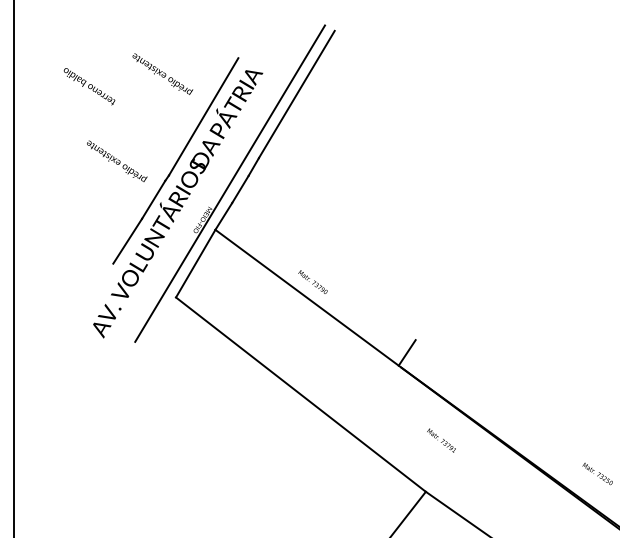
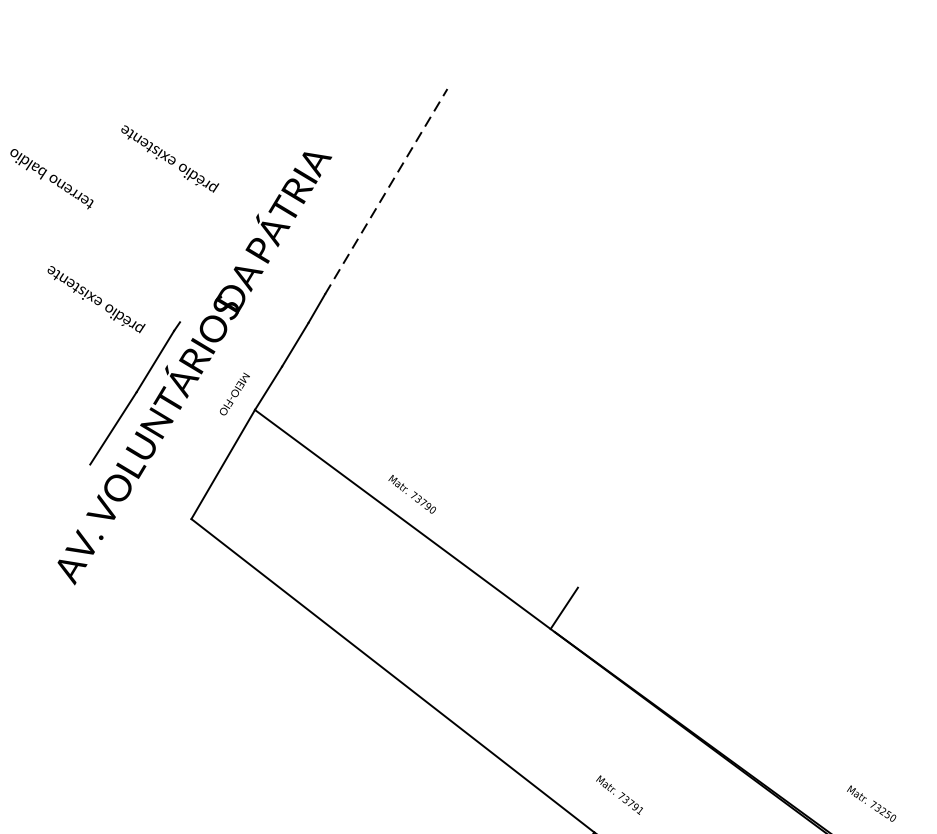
line: (297, 94) -> (387, 191), solid -> dashed
line: (203, 116) -> (235, 227), removed
line: (230, 183) -> (279, 335), removed
text: (441, 440) -> (619, 794), moved

